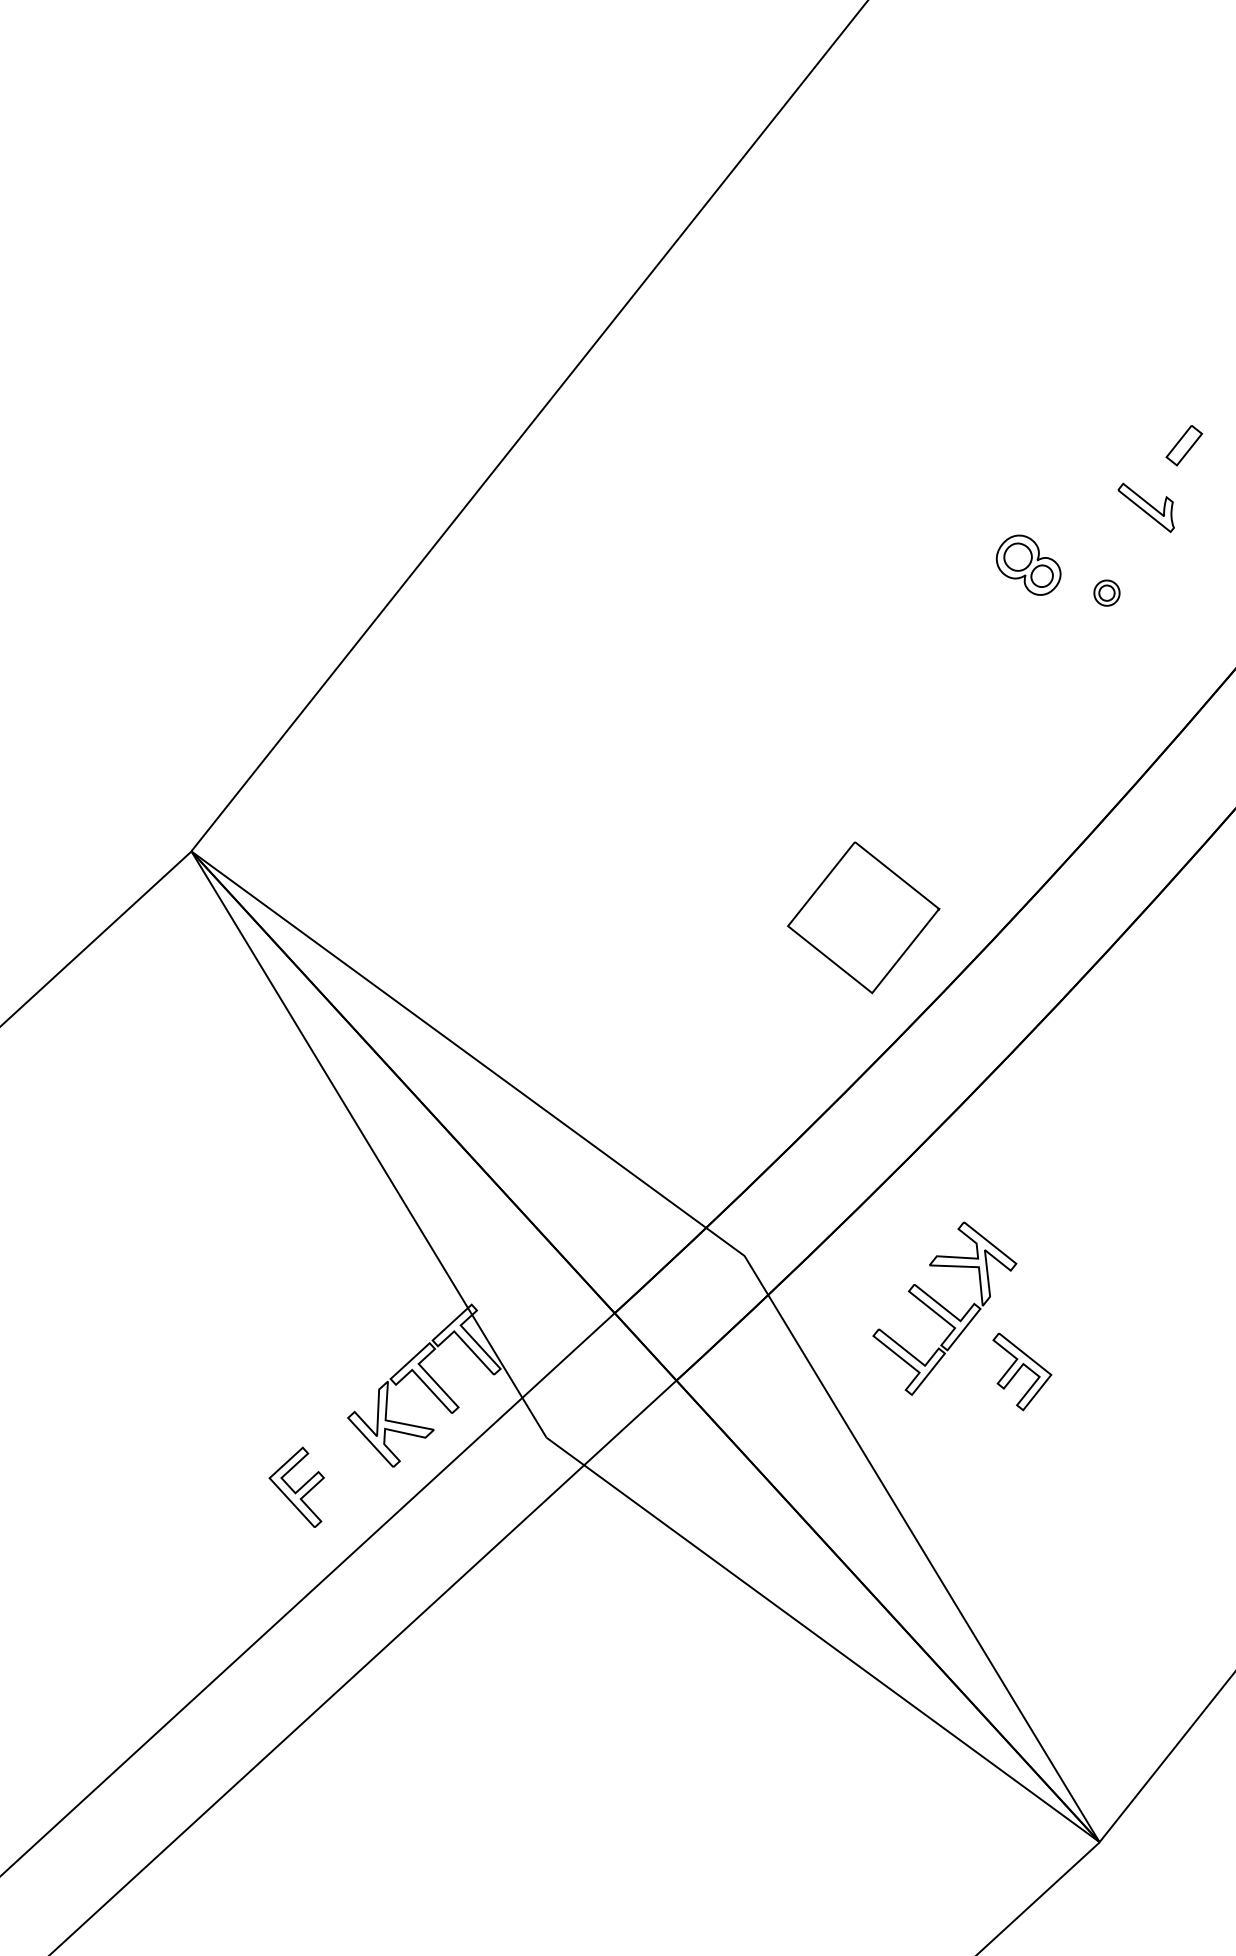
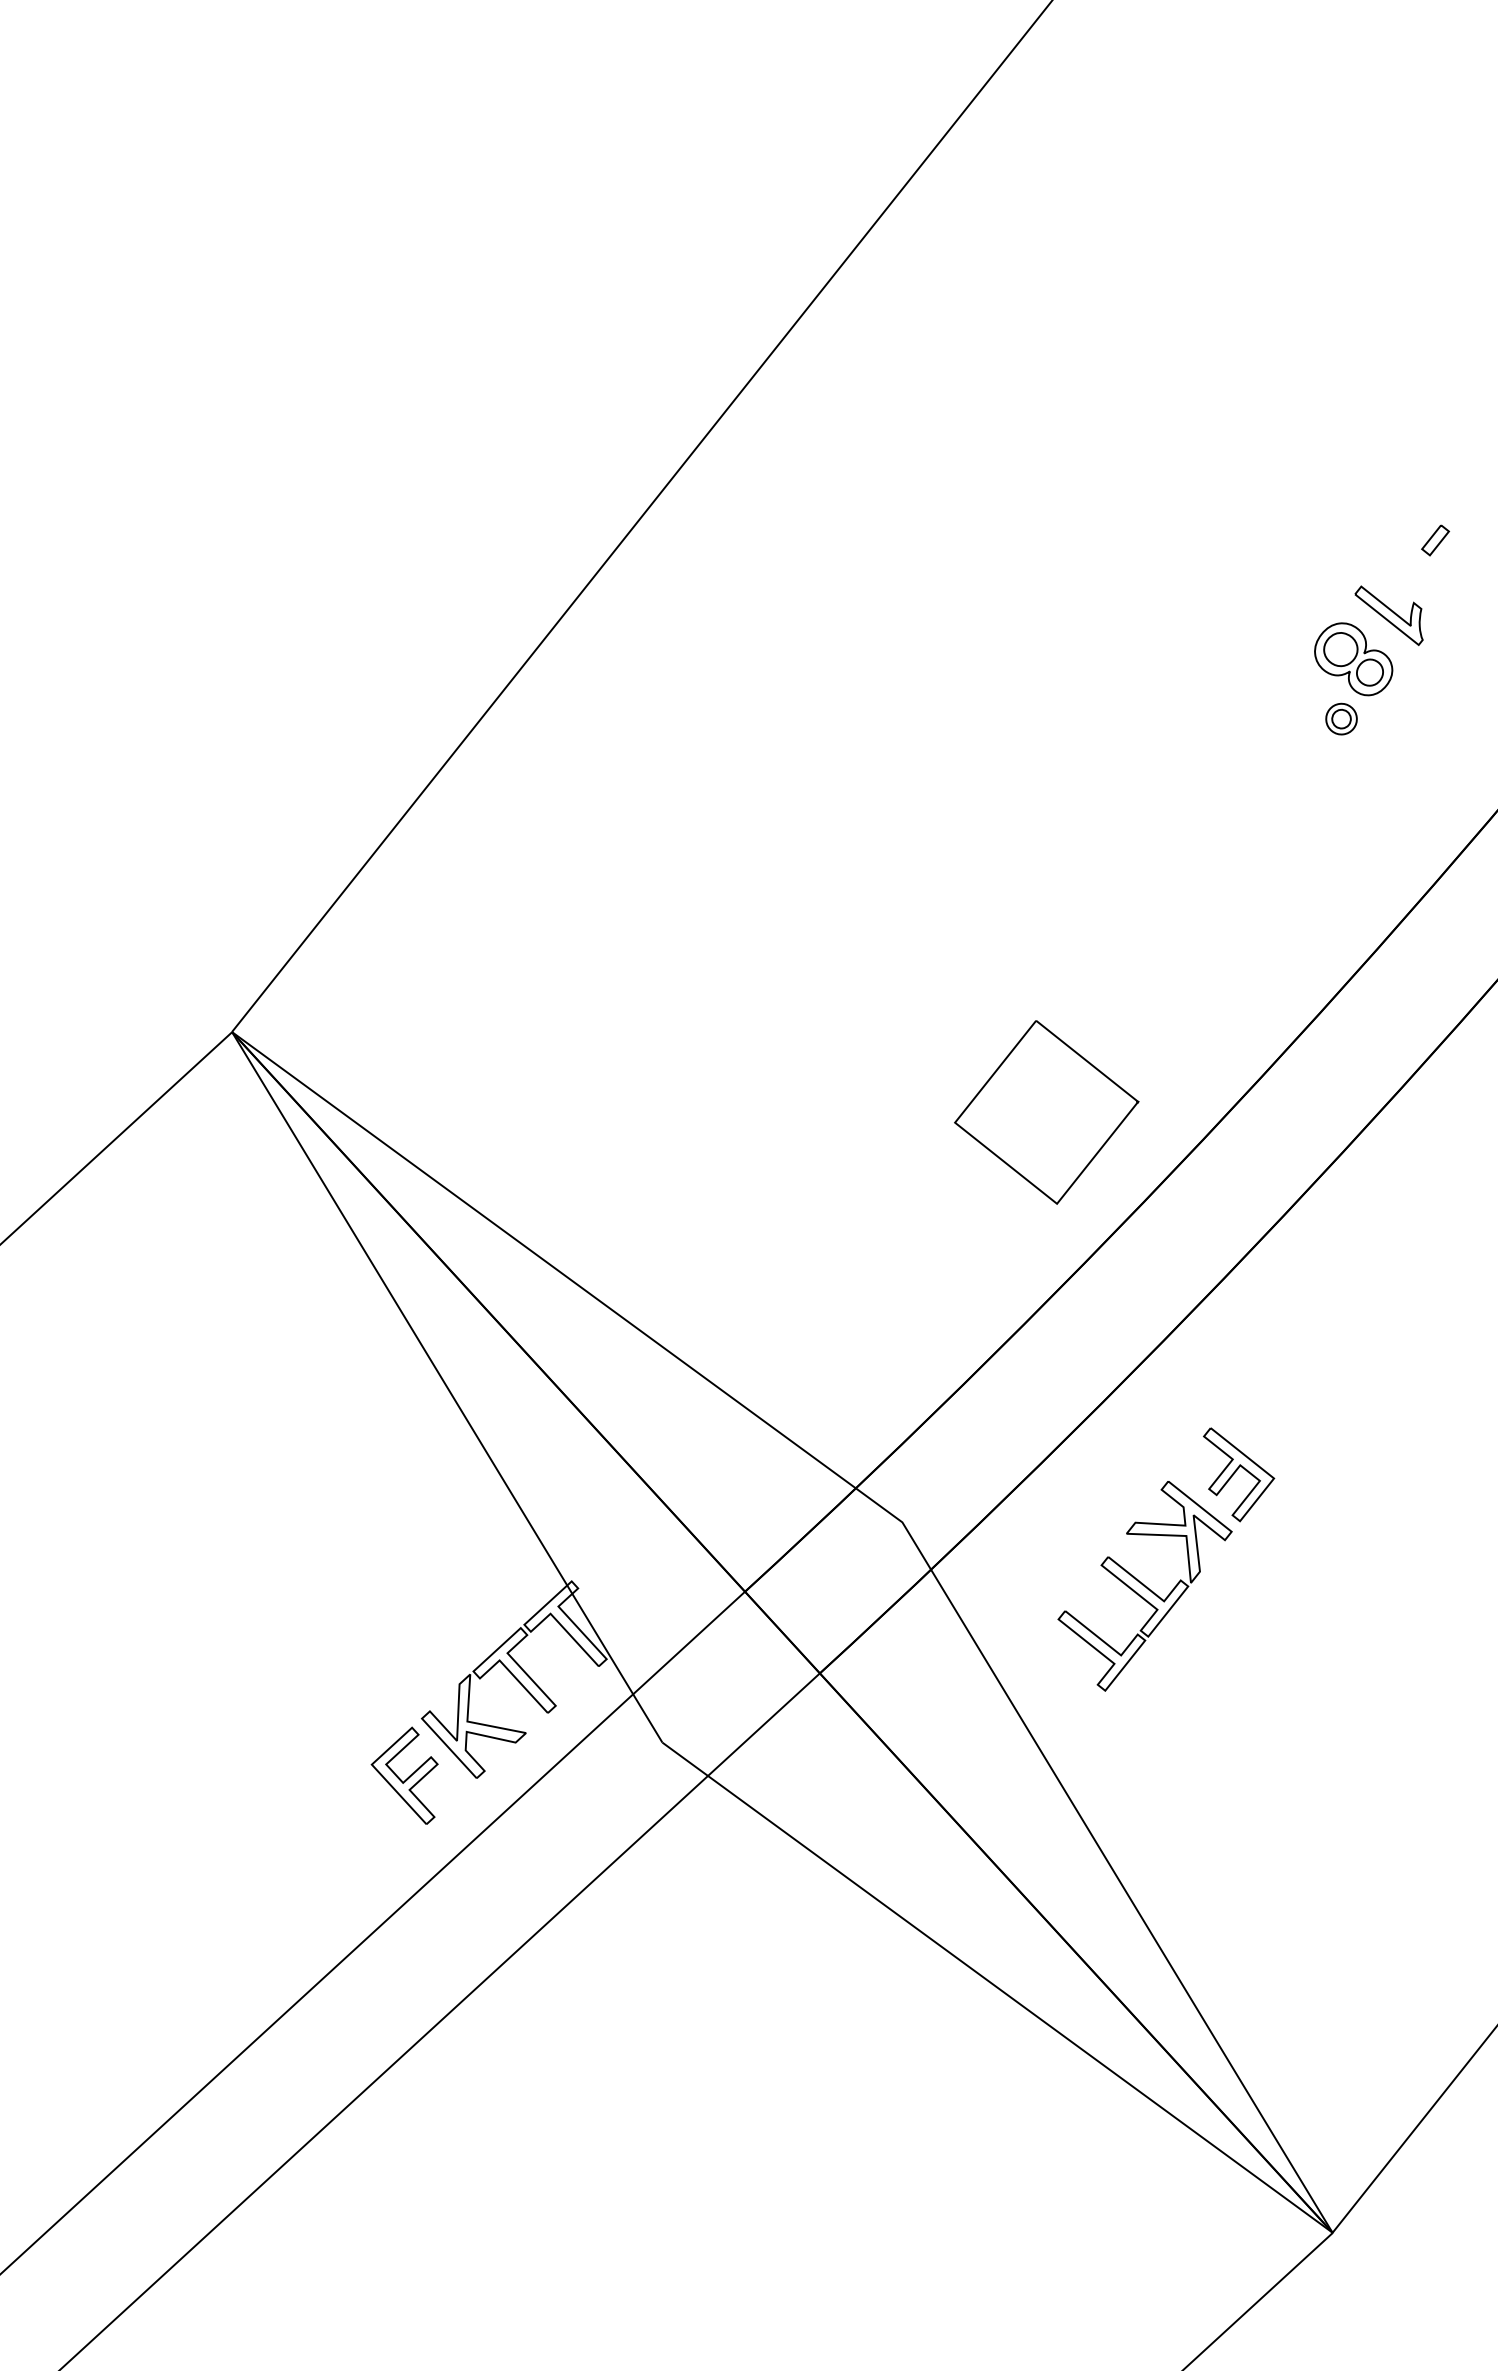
part: (1184, 445) -> (1435, 540), size x0.62
part: (1028, 565) -> (1353, 659), moved
part: (1022, 1371) -> (1239, 1474), moved
part: (296, 1487) -> (404, 1775), moved

